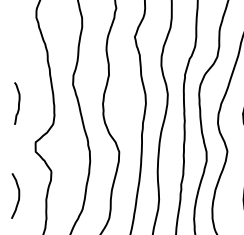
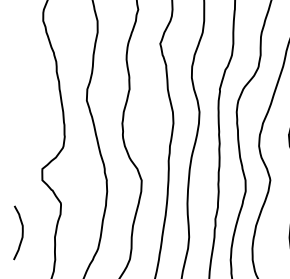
curve: (18, 103) -> (21, 122), removed

